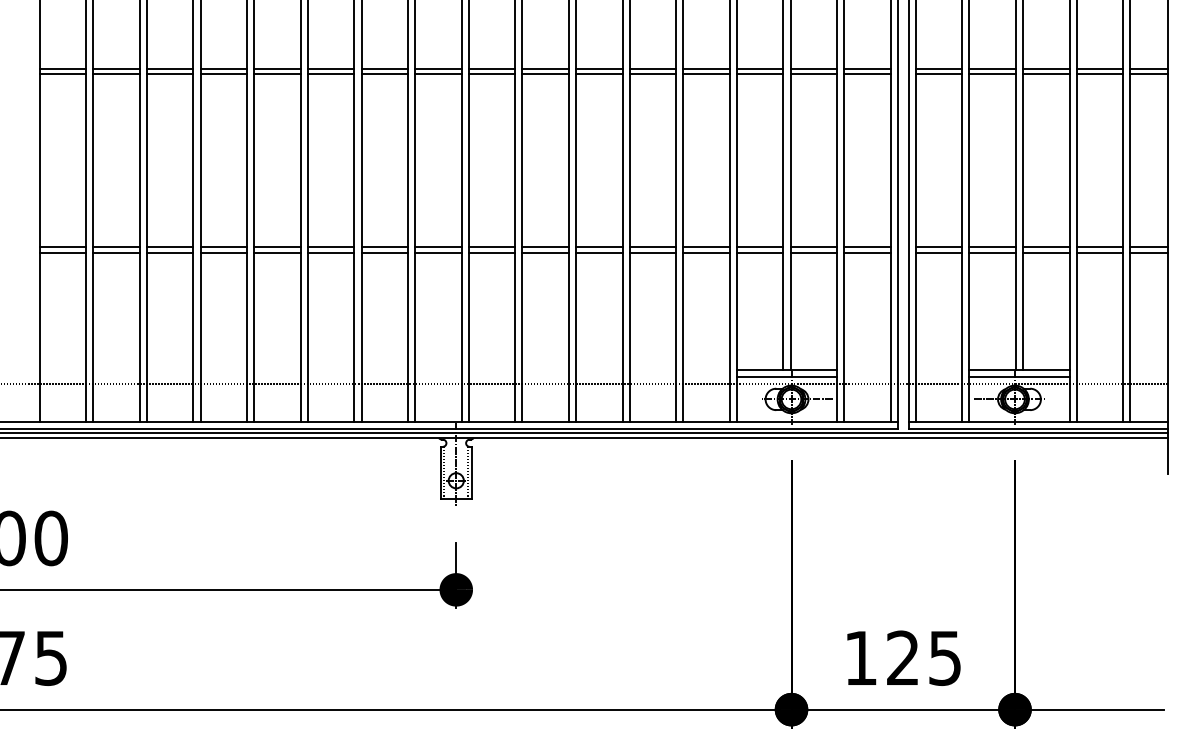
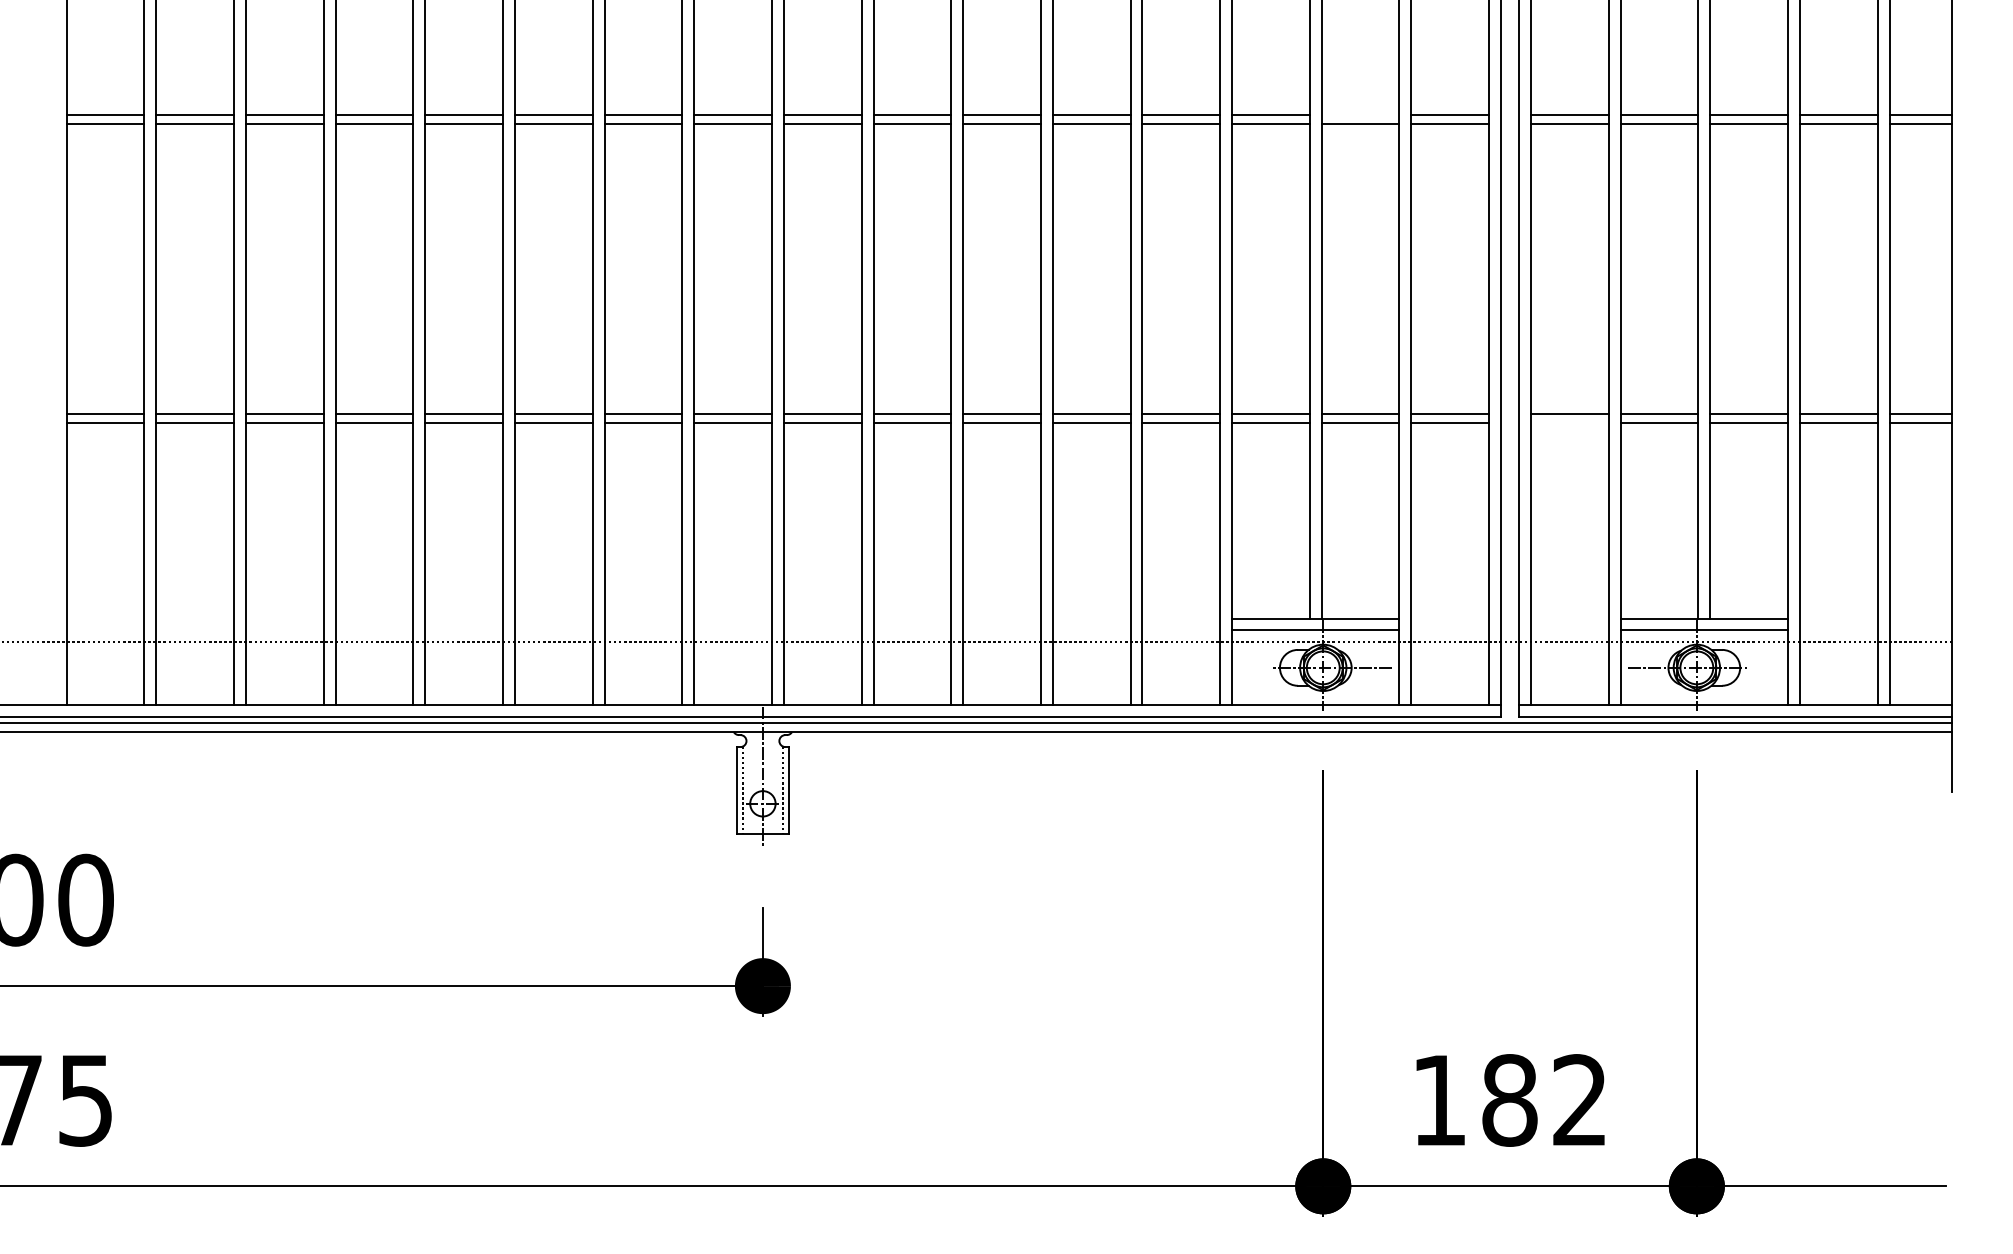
line: (813, 68) -> (1360, 114), removed
line: (938, 252) -> (1568, 422), removed
text: (923, 658) -> (1543, 1100), 125 -> 182

